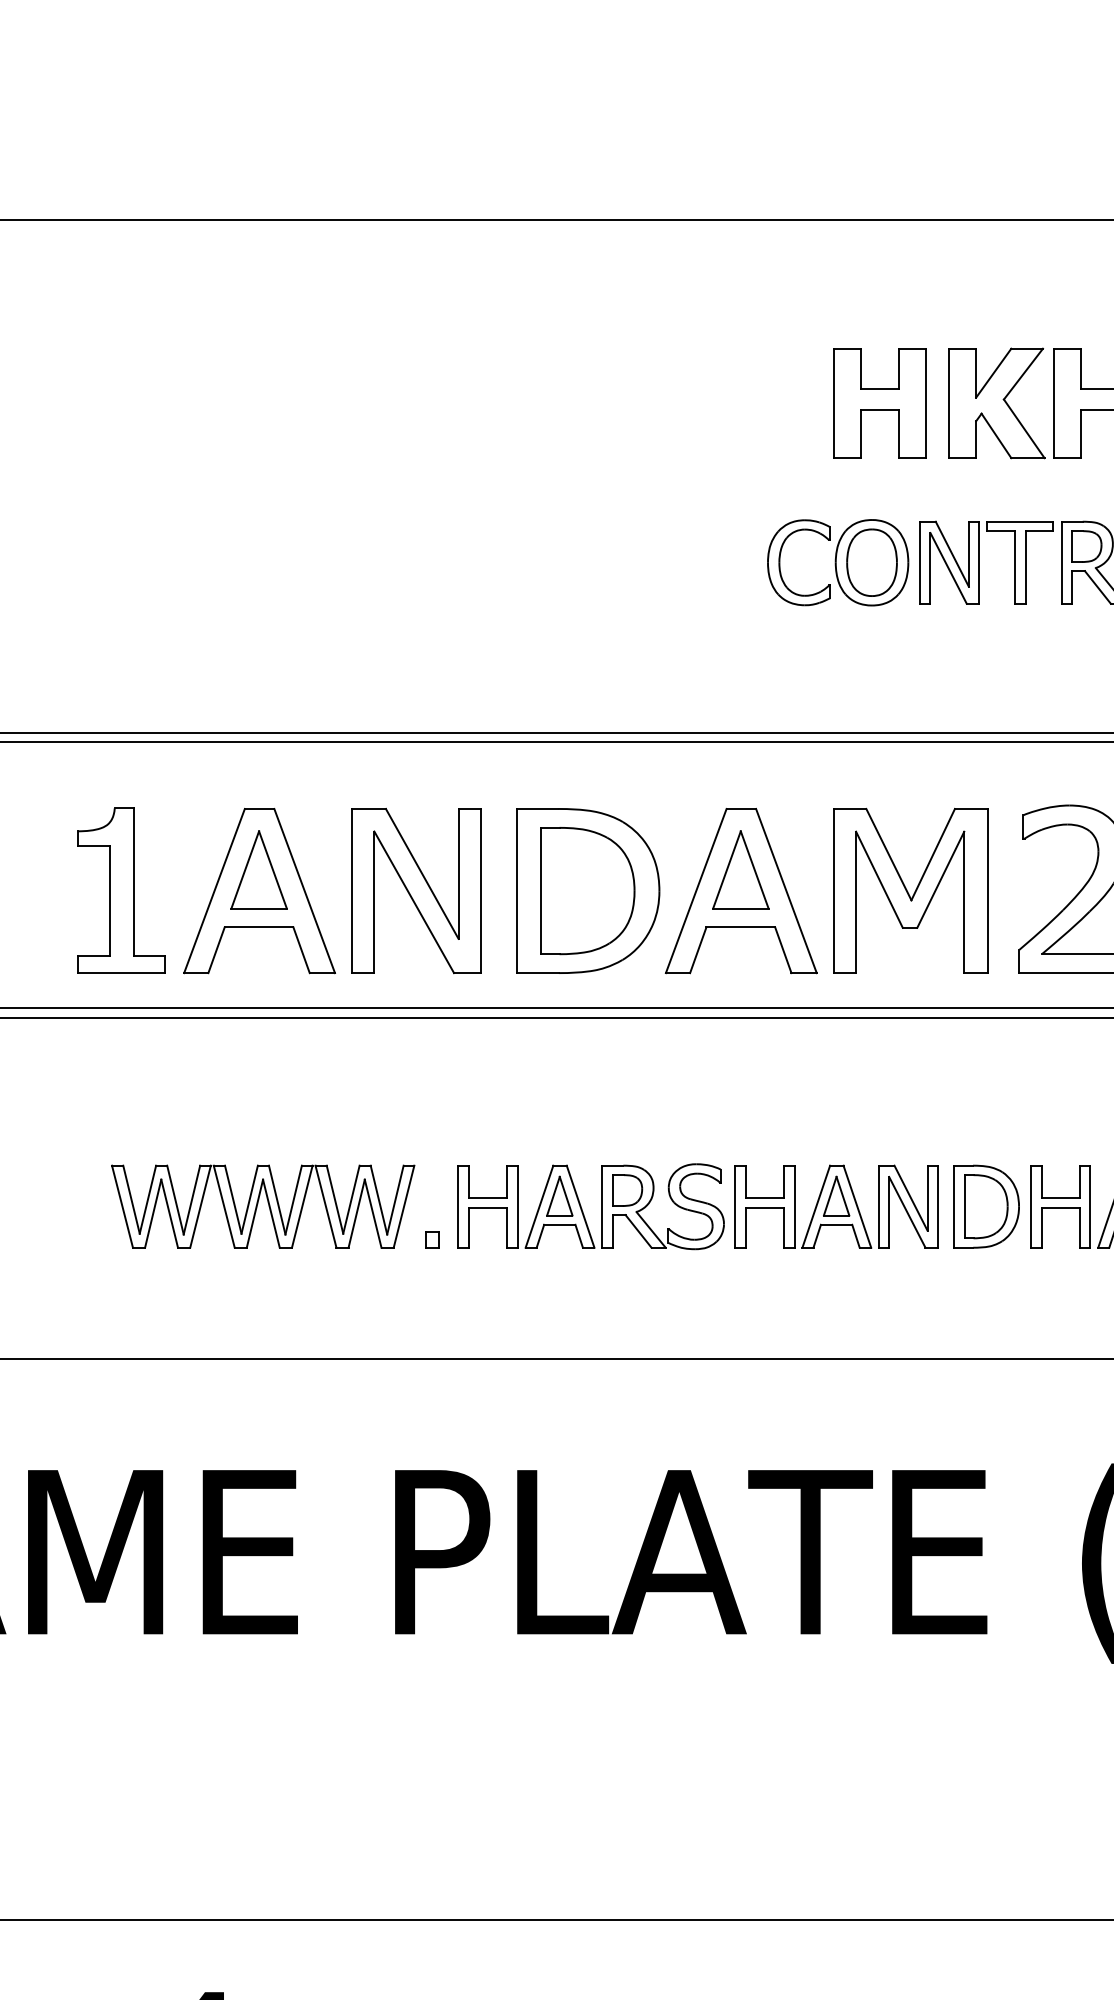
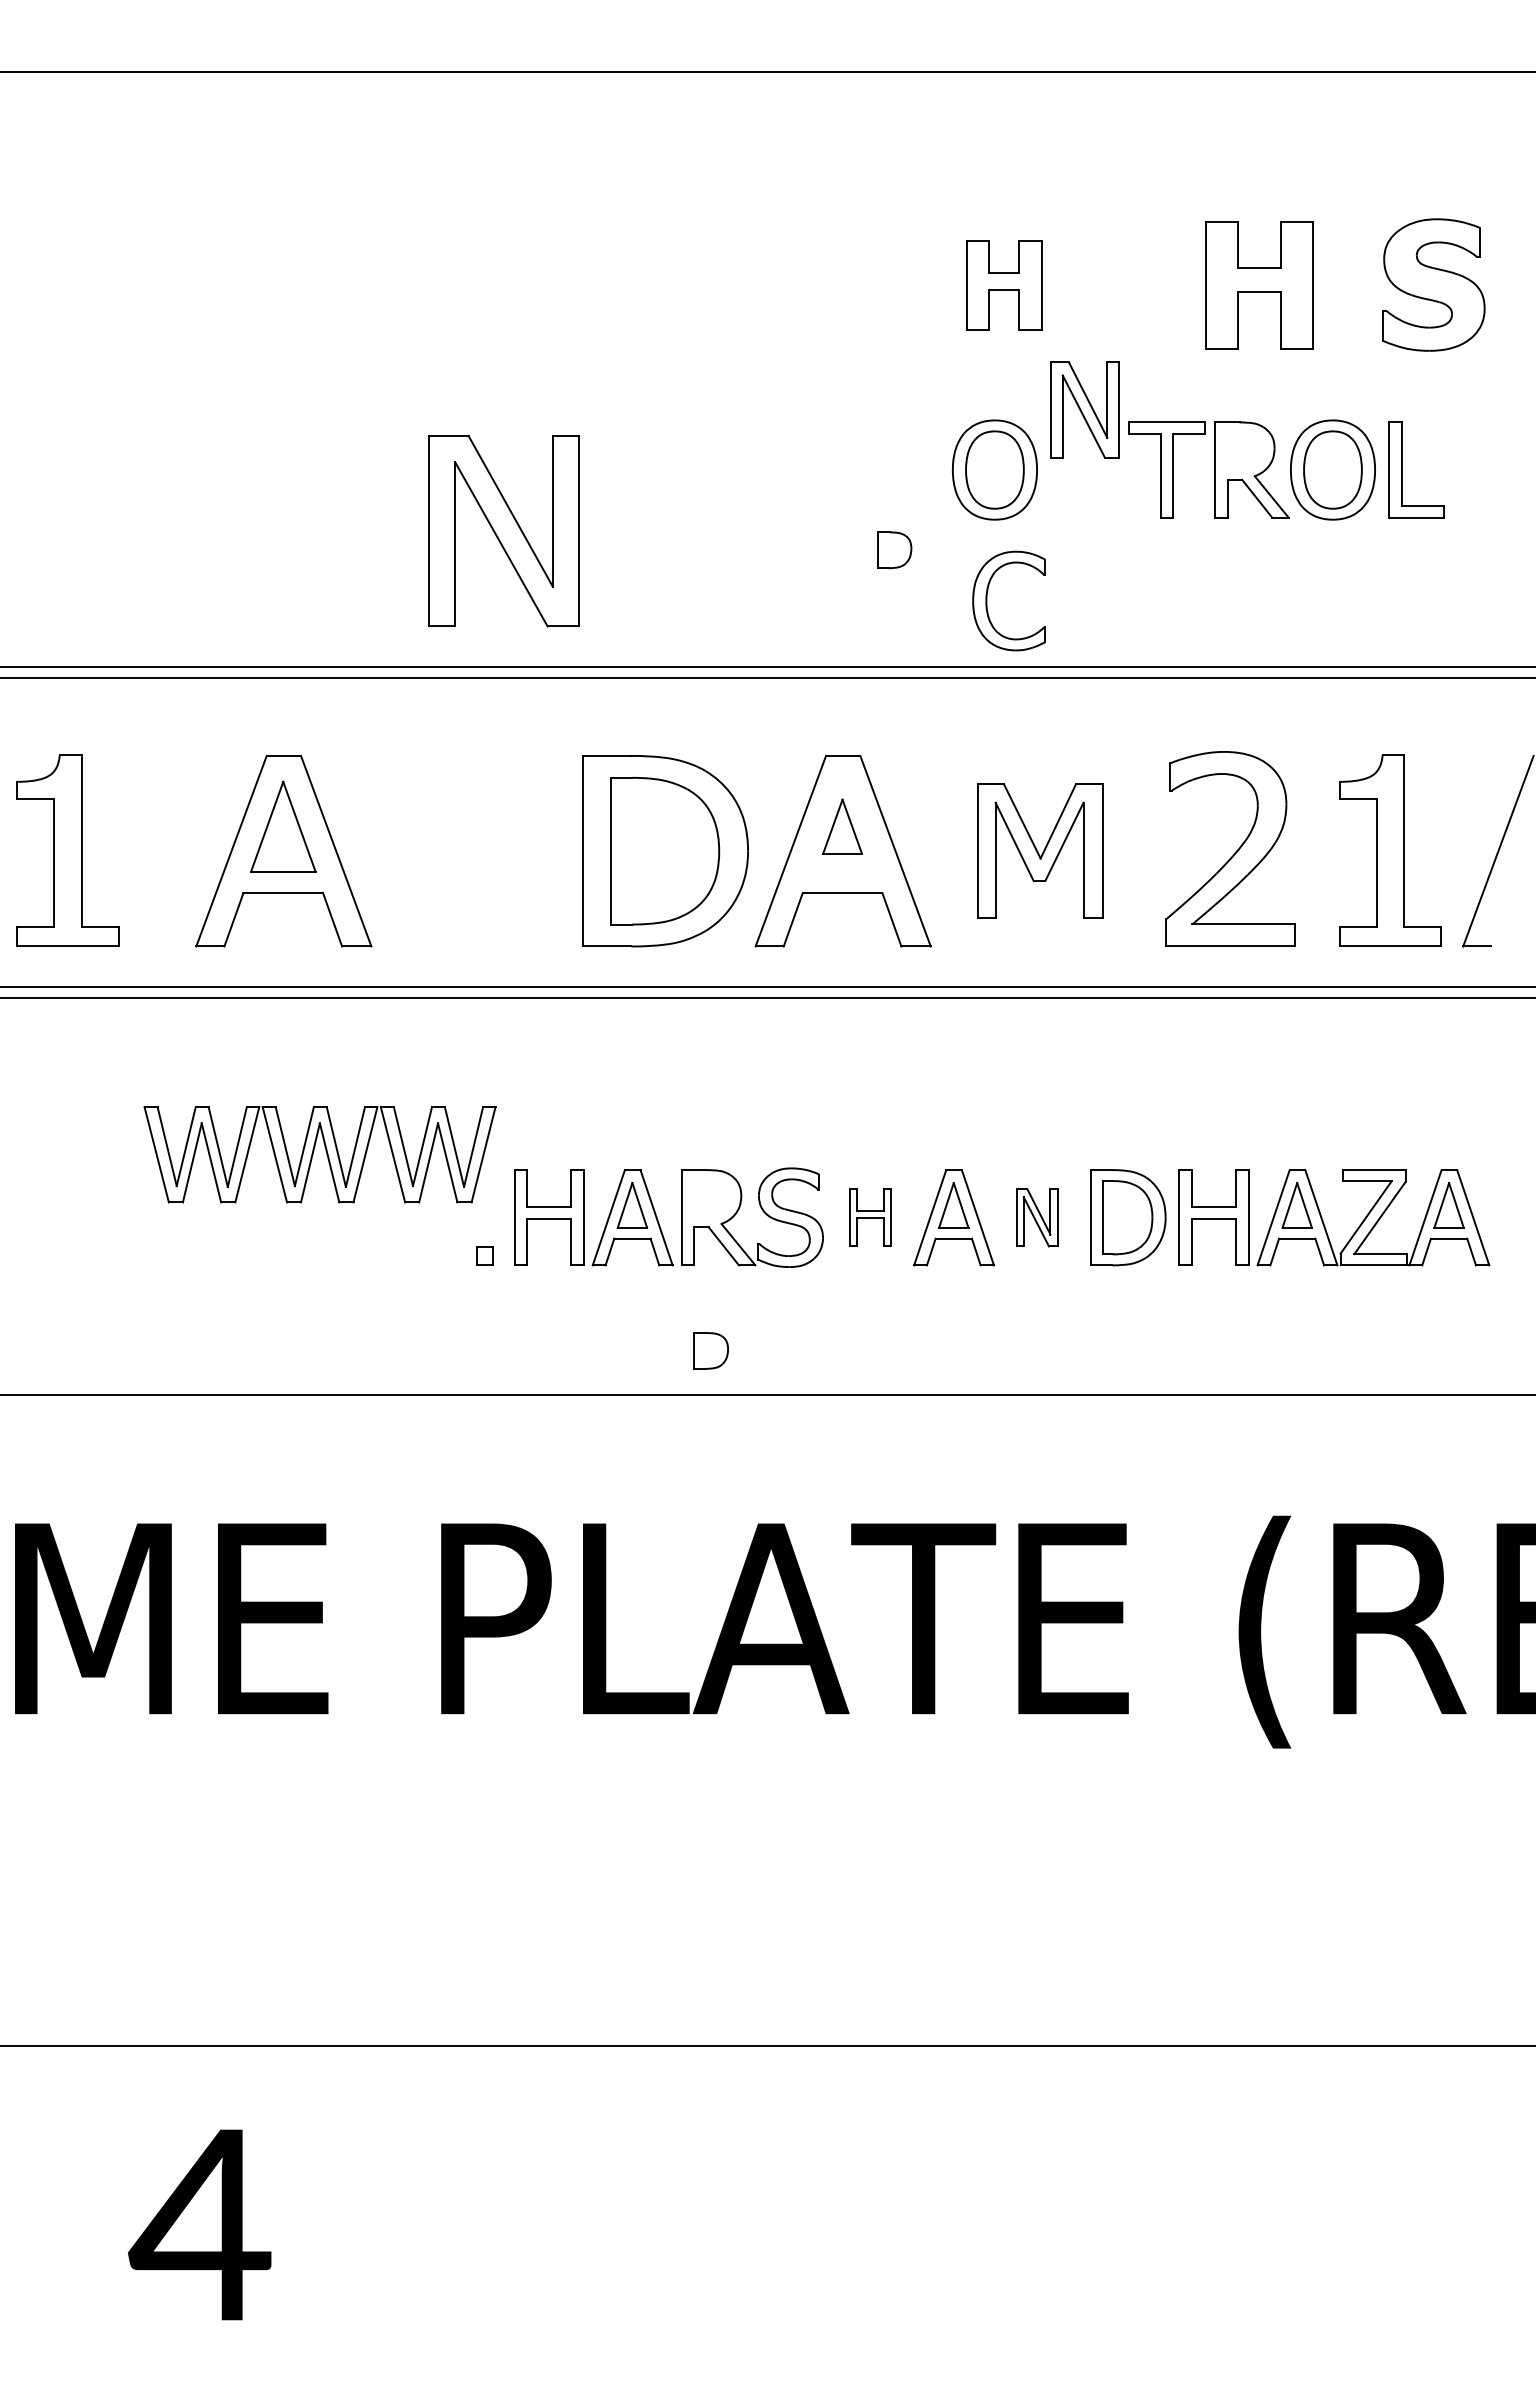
part: (996, 402) -> (1139, 284), removed
part: (879, 403) -> (1003, 285), size x0.7
part: (1086, 546) -> (894, 550), moved
part: (780, 562) -> (987, 600), moved
part: (949, 562) -> (1084, 409), moved
part: (740, 869) -> (842, 826), size x0.6
part: (121, 890) -> (67, 850), moved
part: (416, 890) -> (503, 530), moved
part: (911, 890) -> (1040, 850), size x0.7
part: (627, 1190) -> (710, 1350), moved
part: (262, 1206) -> (319, 1154), moved
part: (764, 1206) -> (870, 1217), size x0.6
part: (907, 1206) -> (1036, 1217), size x0.6

